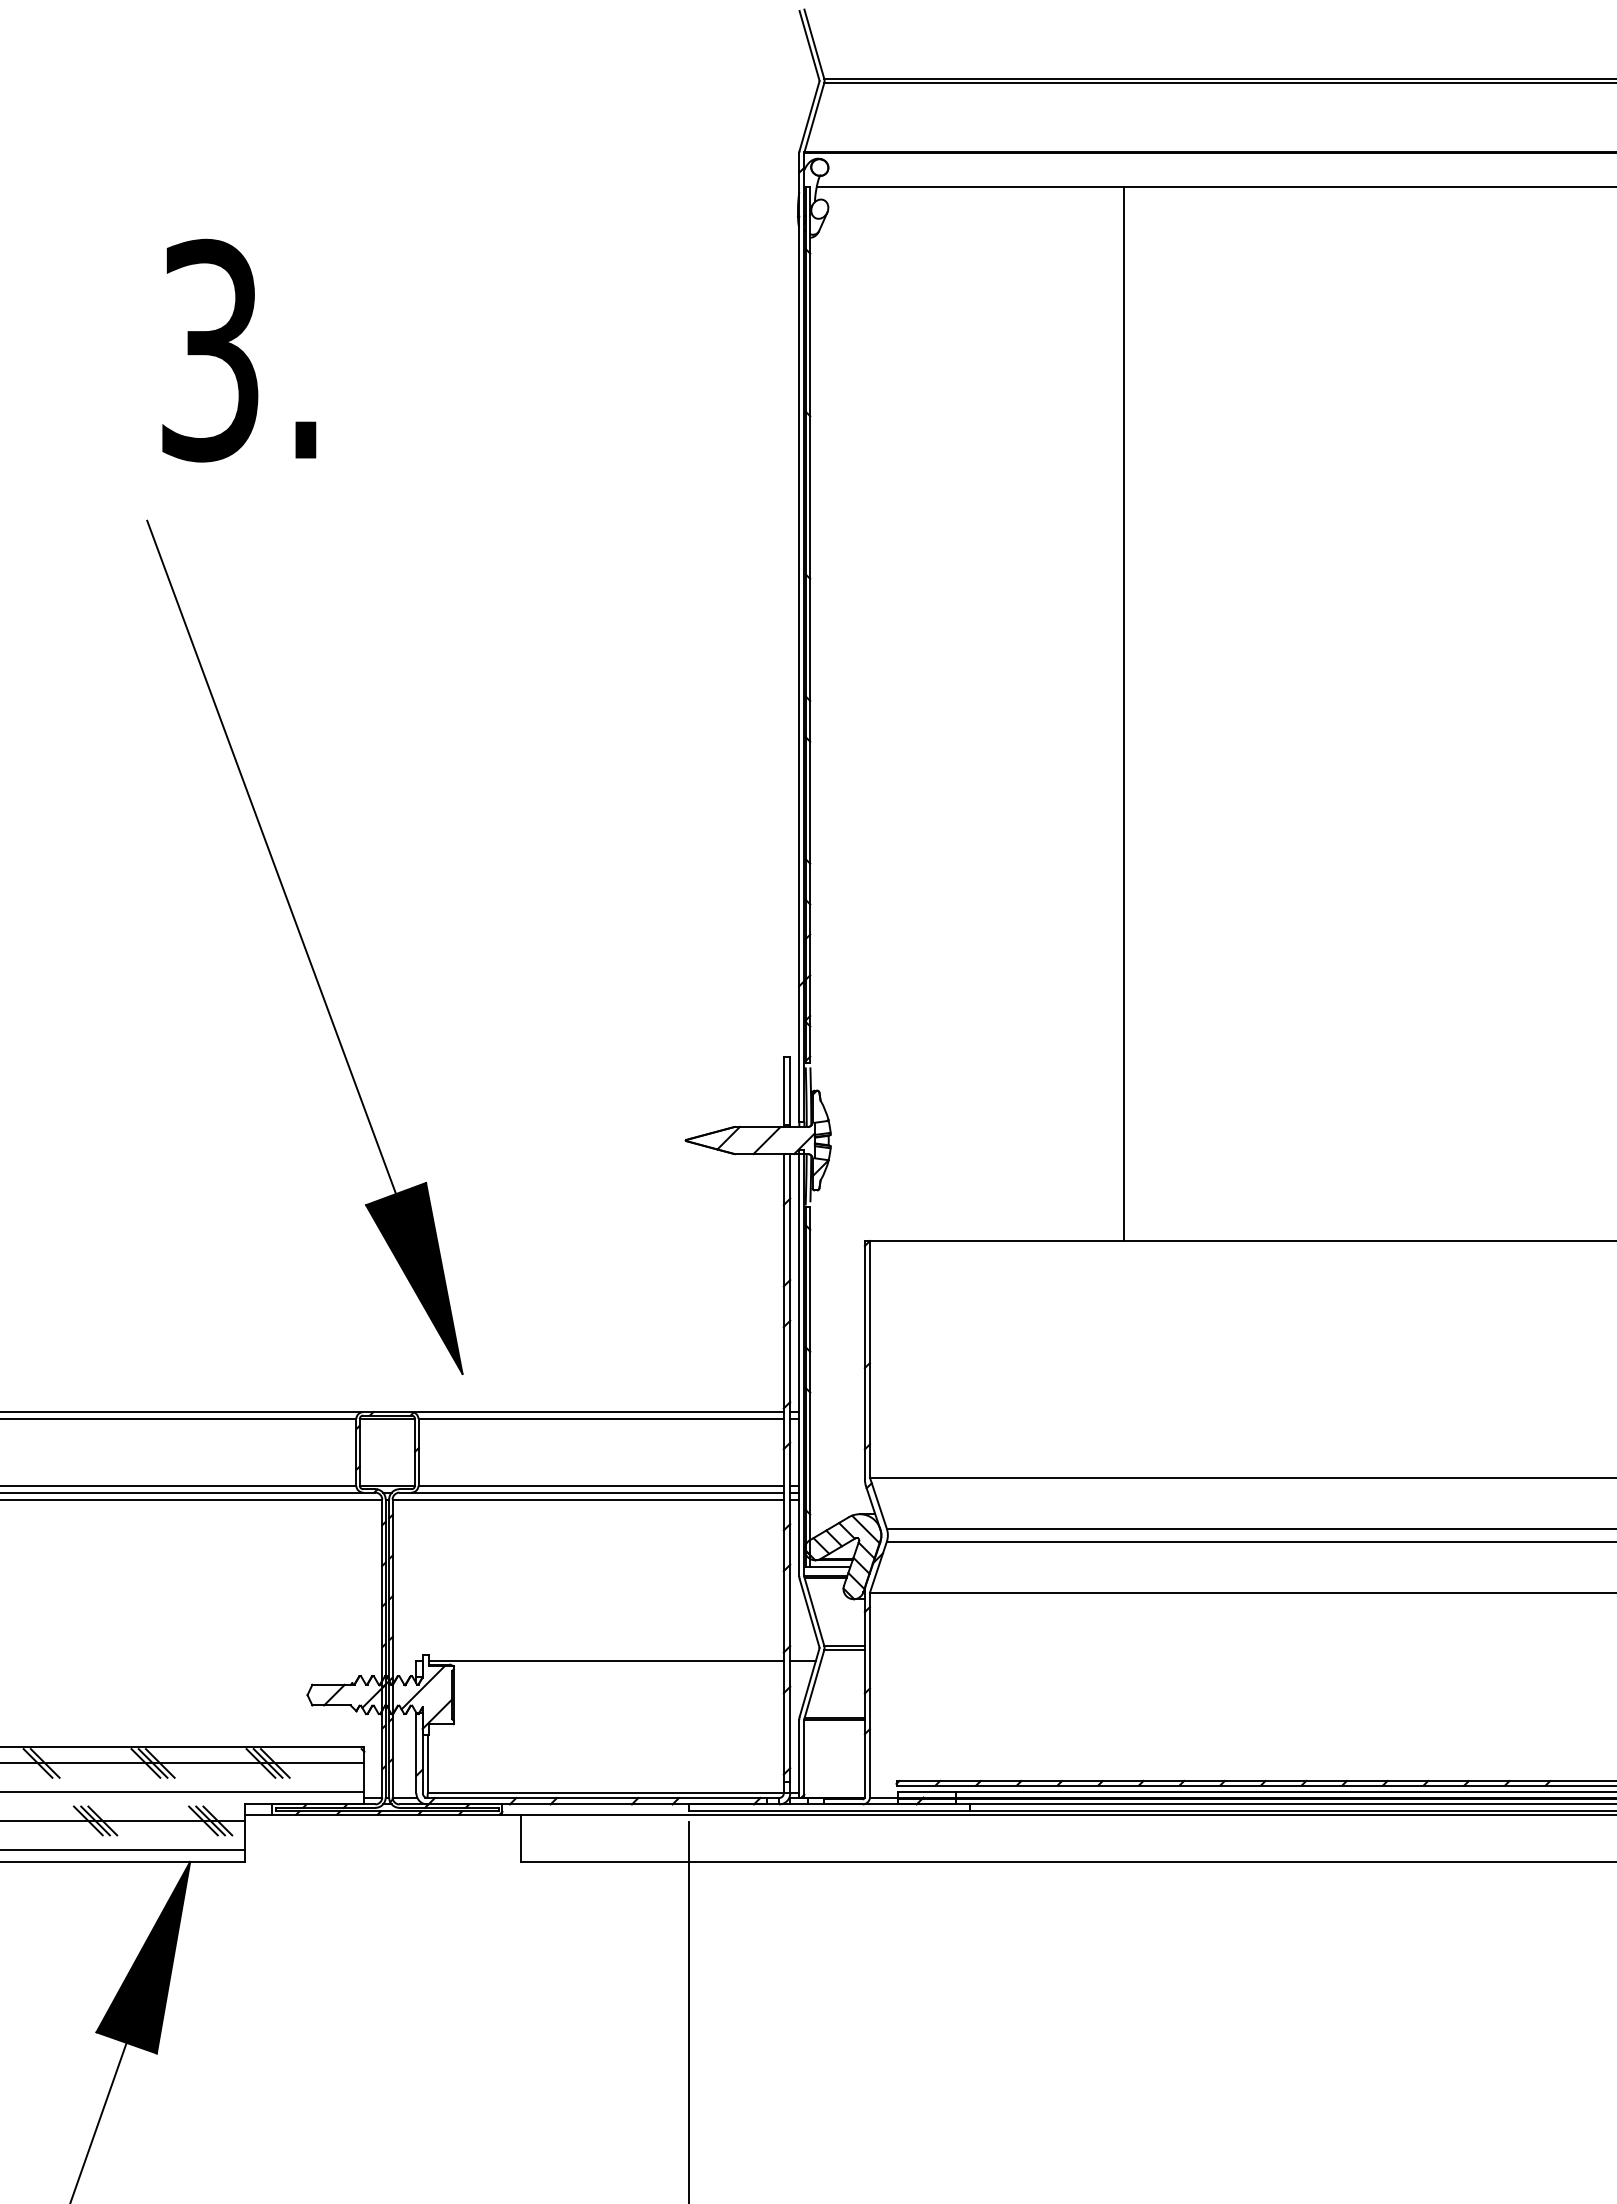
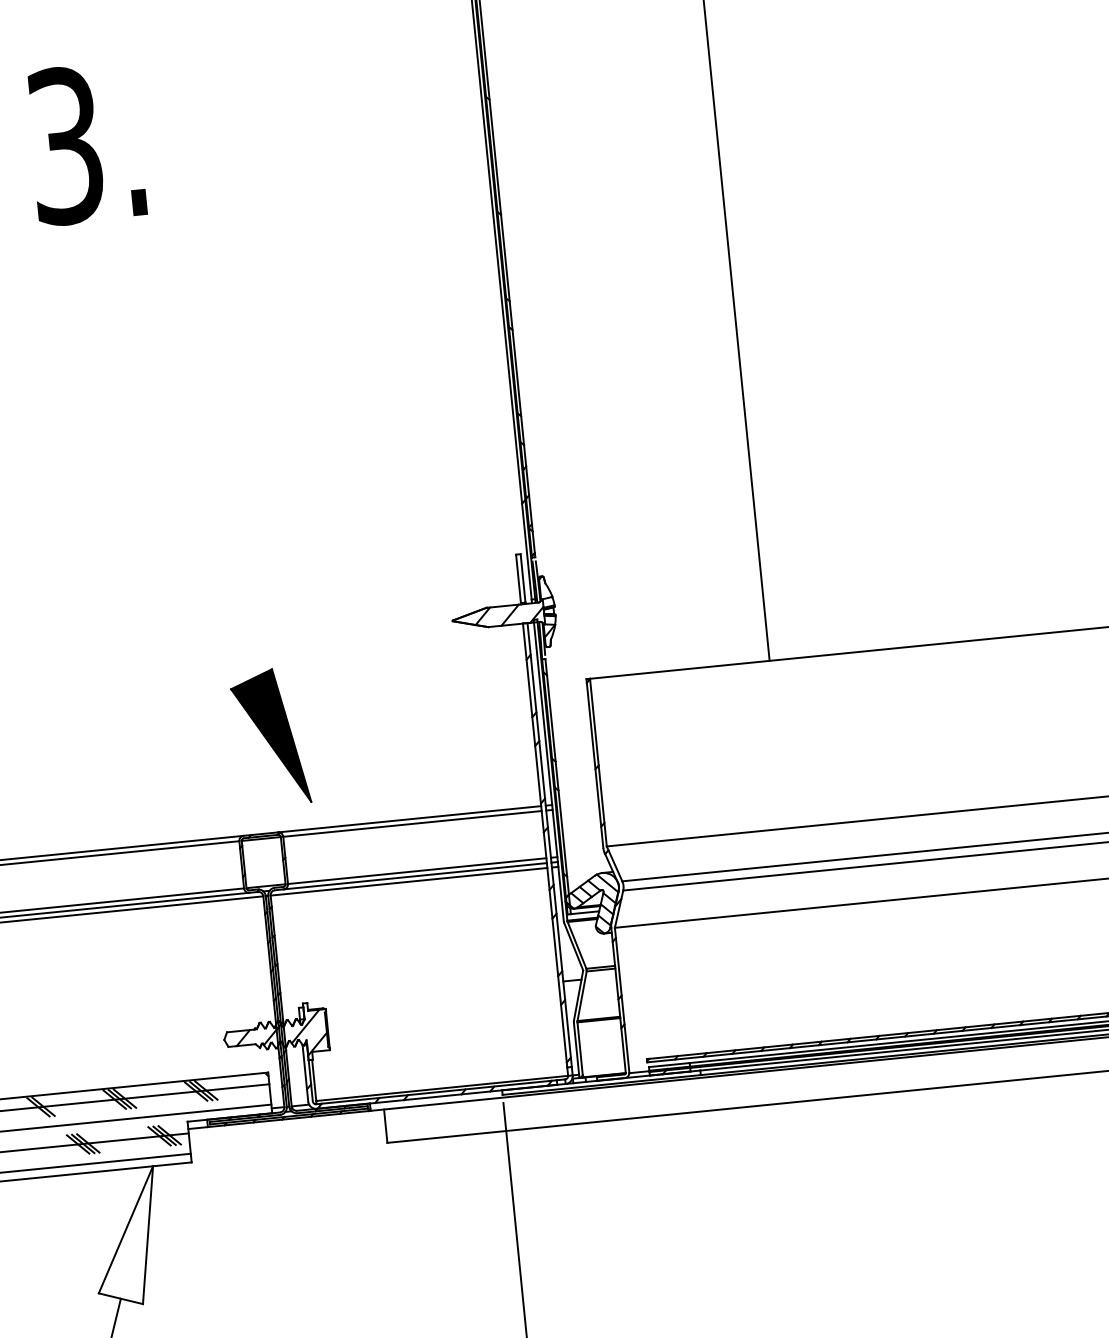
text: (239, 350) -> (86, 143), moved
line: (271, 857) -> (139, 449), removed
line: (605, 1660) -> (432, 994), removed
fill: (143, 1957) -> (126, 1237), removed

